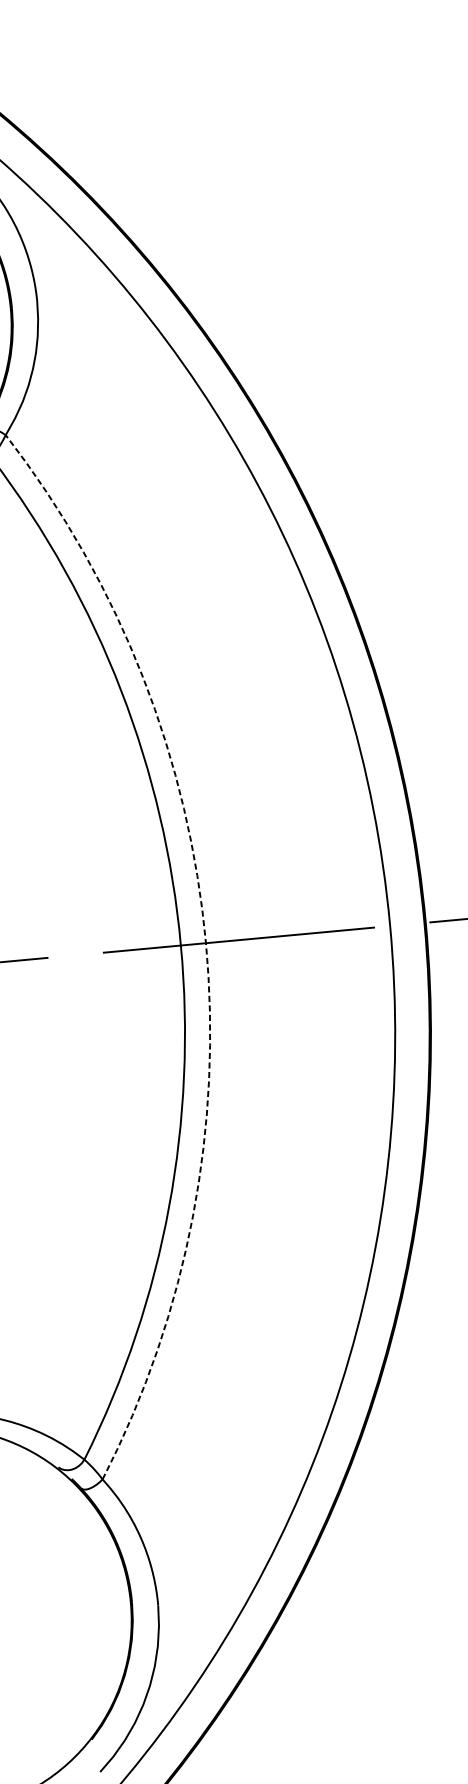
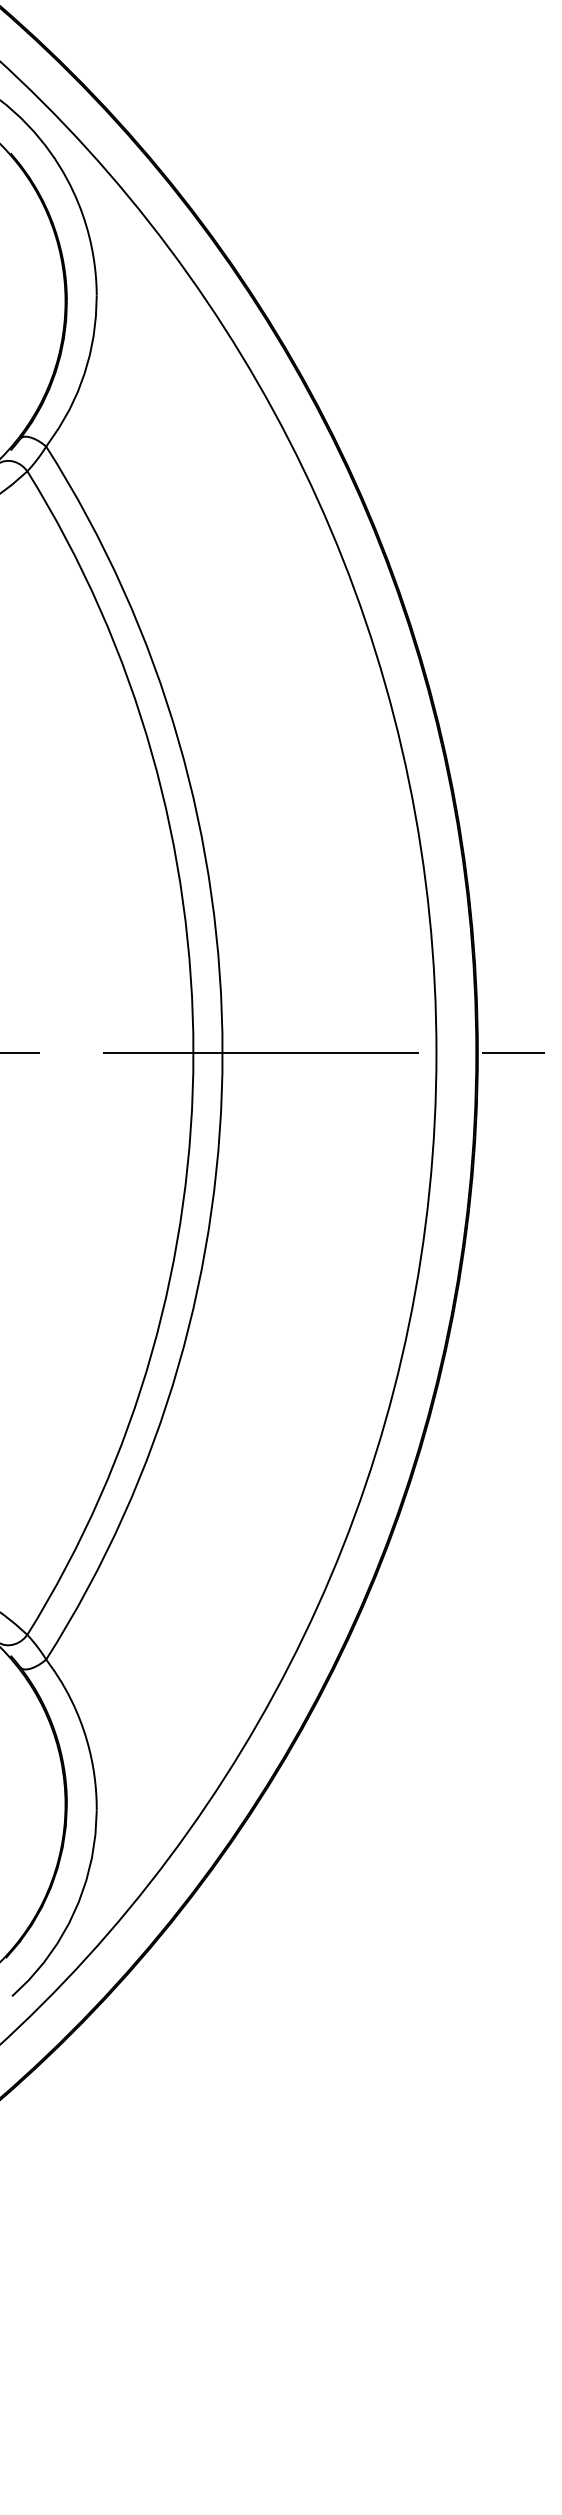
arc: (205, 943) -> (222, 1053), dashed -> solid

